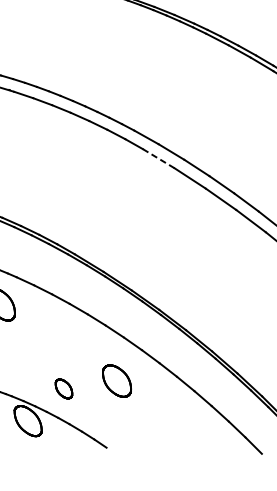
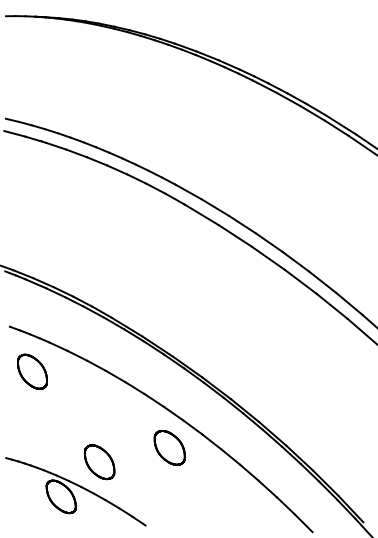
line: (158, 158) -> (201, 214), dashed -> solid
part: (116, 380) -> (169, 447), moved
part: (63, 389) -> (99, 462), size x1.67

